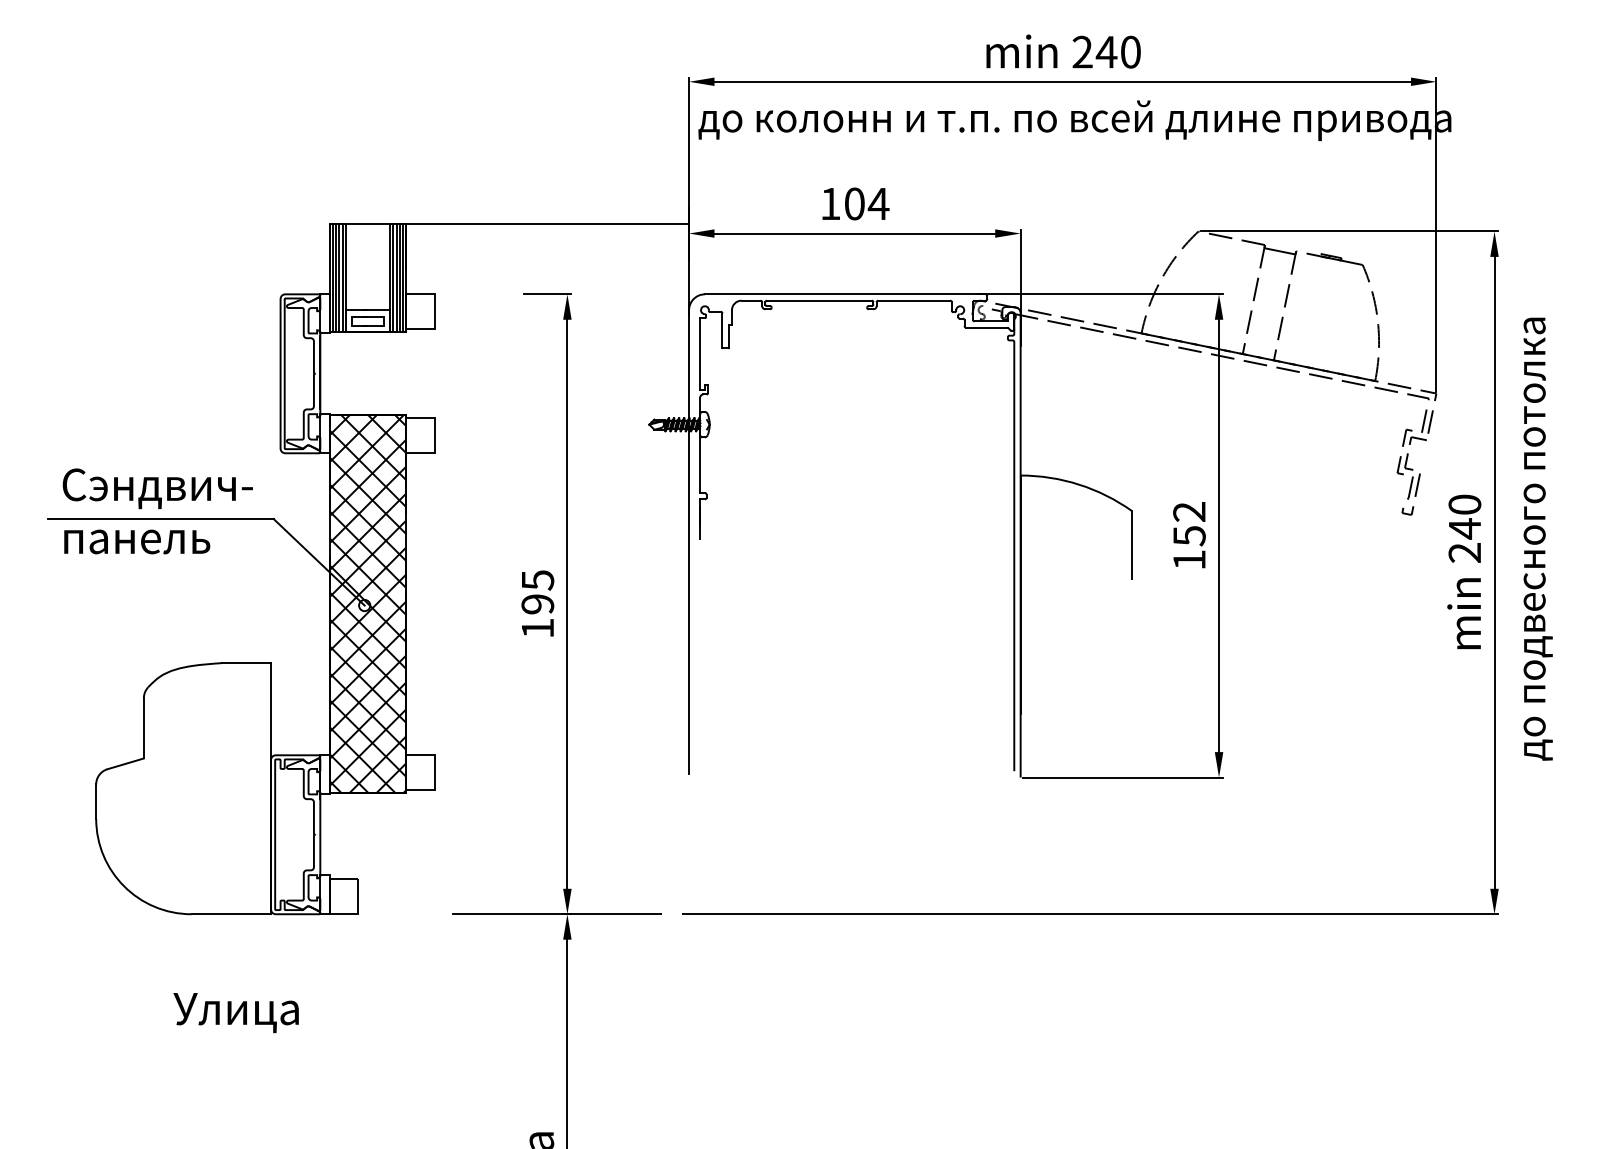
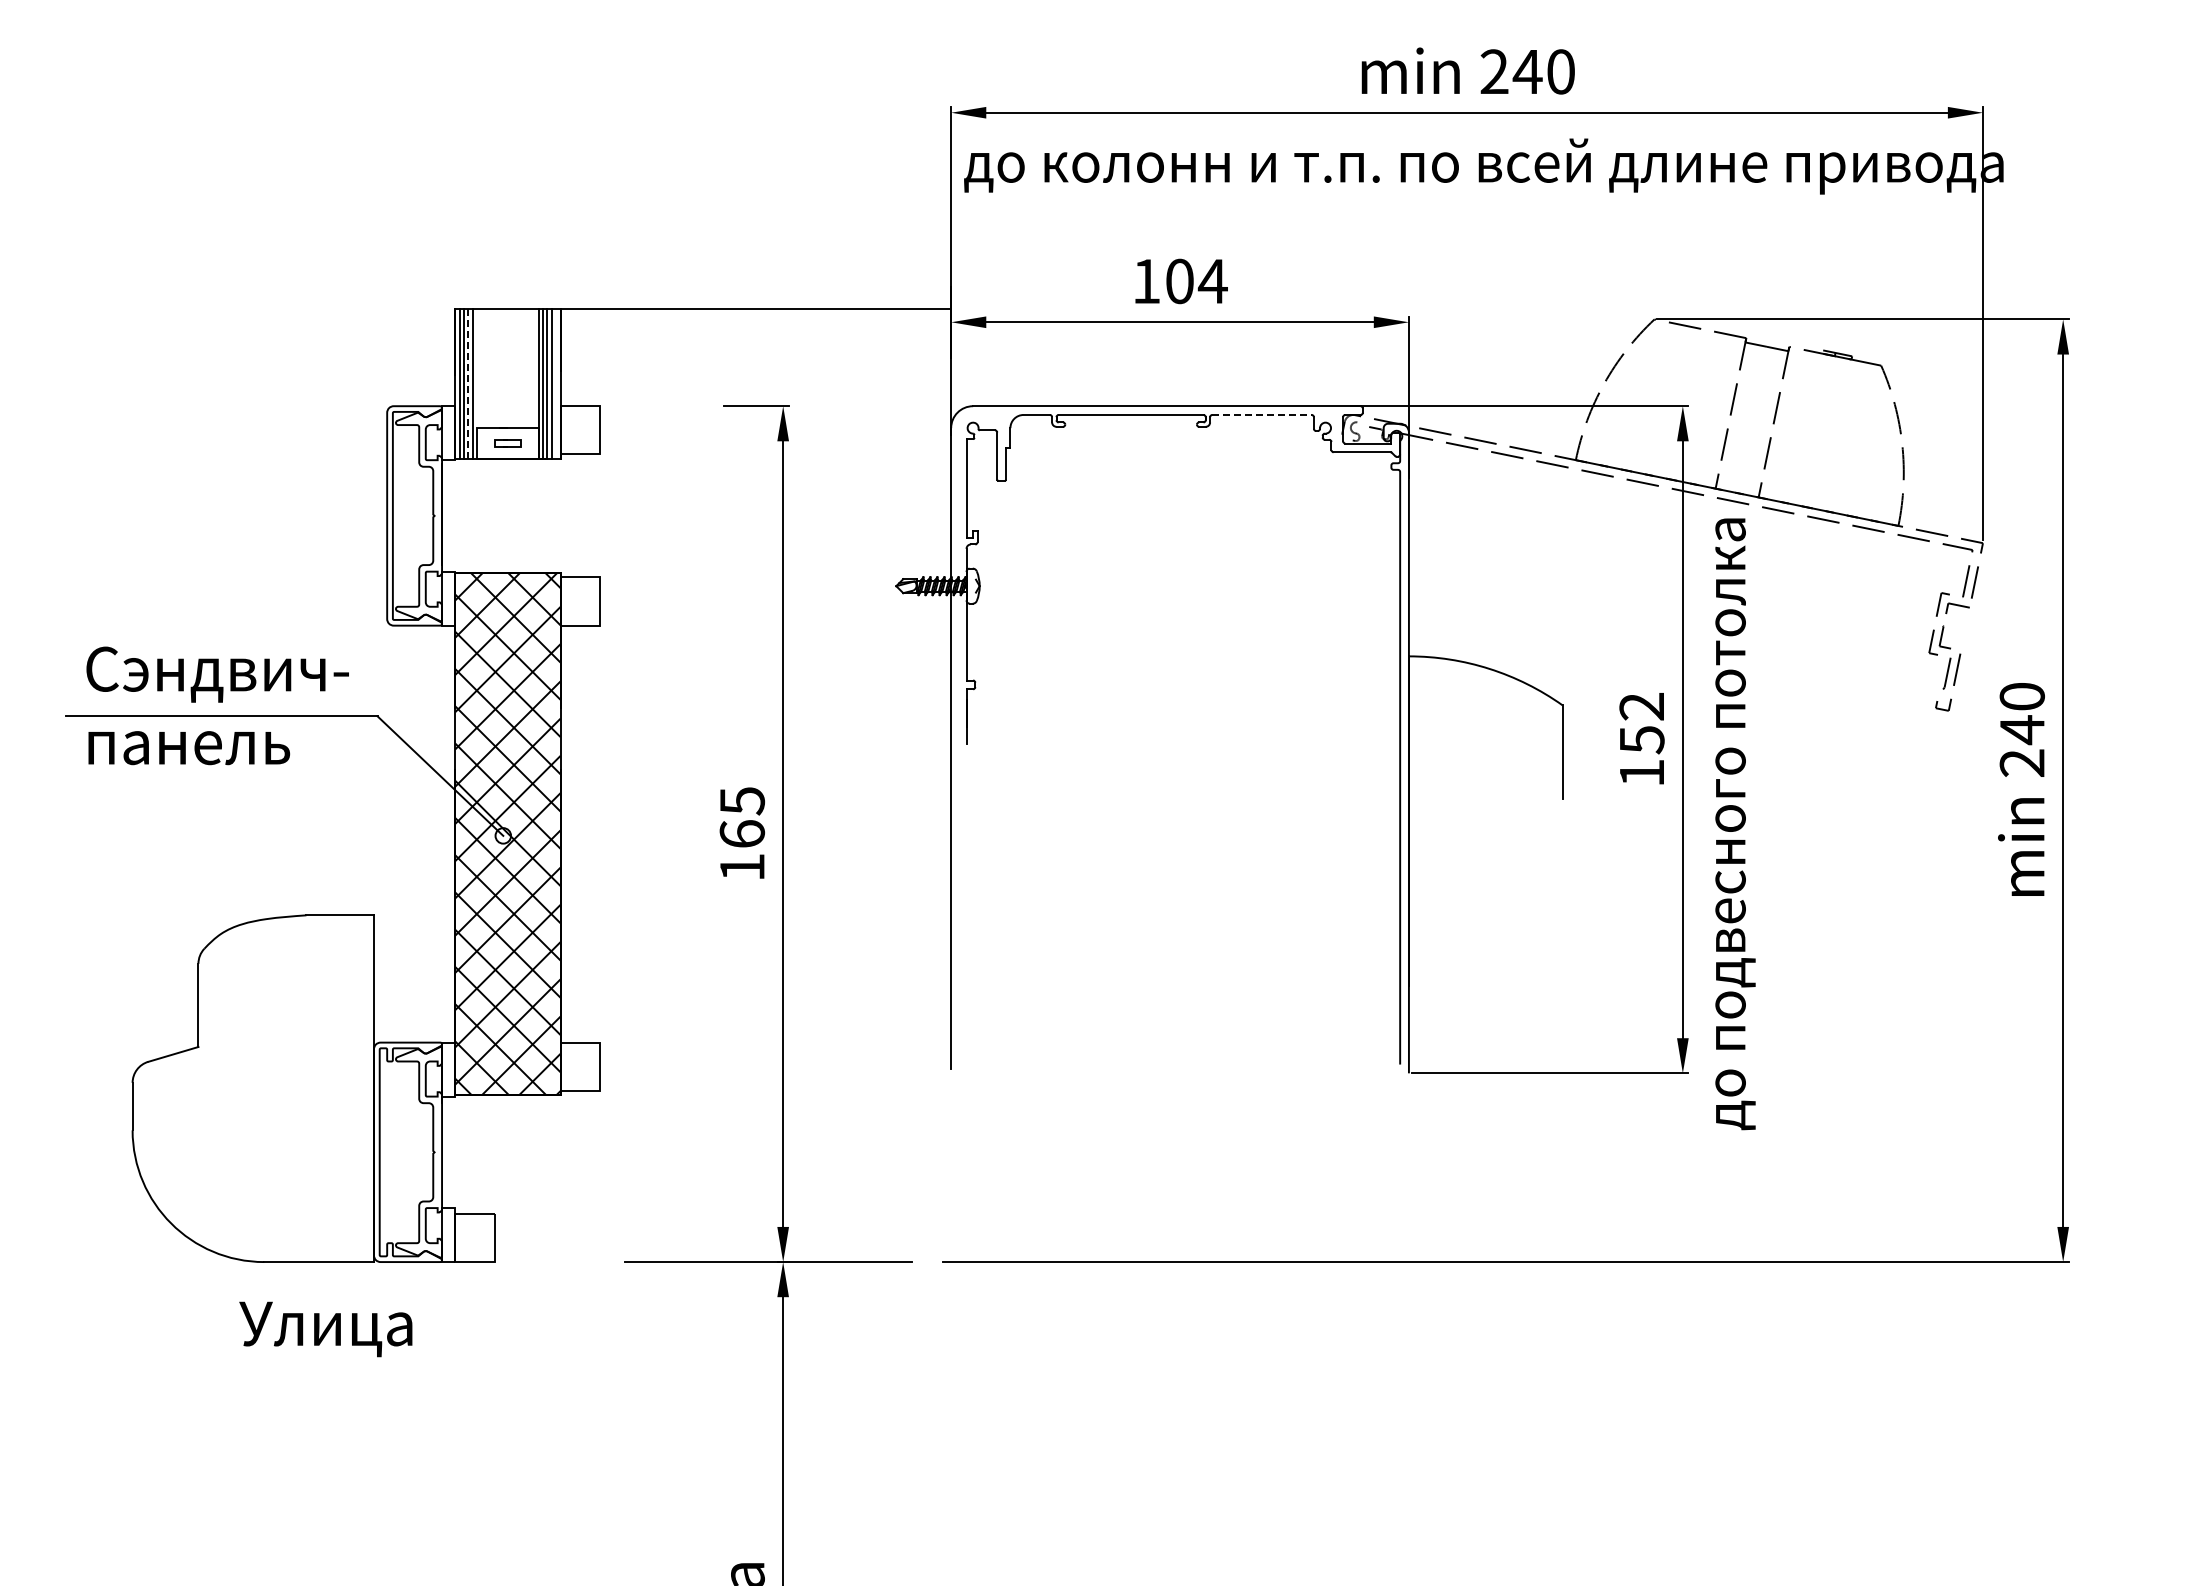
line: (339, 277) -> (468, 383), solid -> dashed
line: (346, 277) -> (477, 383), removed
line: (403, 277) -> (556, 383), removed
line: (914, 300) -> (1262, 414), solid -> dashed
part: (367, 321) -> (507, 443), size x0.6
text: (1538, 539) -> (1735, 824), moved
text: (537, 604) -> (742, 834), 195 -> 165
text: (235, 1013) -> (325, 1329), moved

